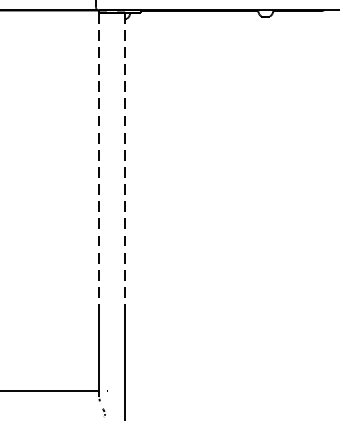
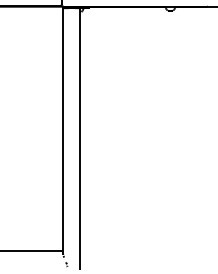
line: (99, 161) -> (63, 103), dashed -> solid
line: (125, 161) -> (80, 103), dashed -> solid

